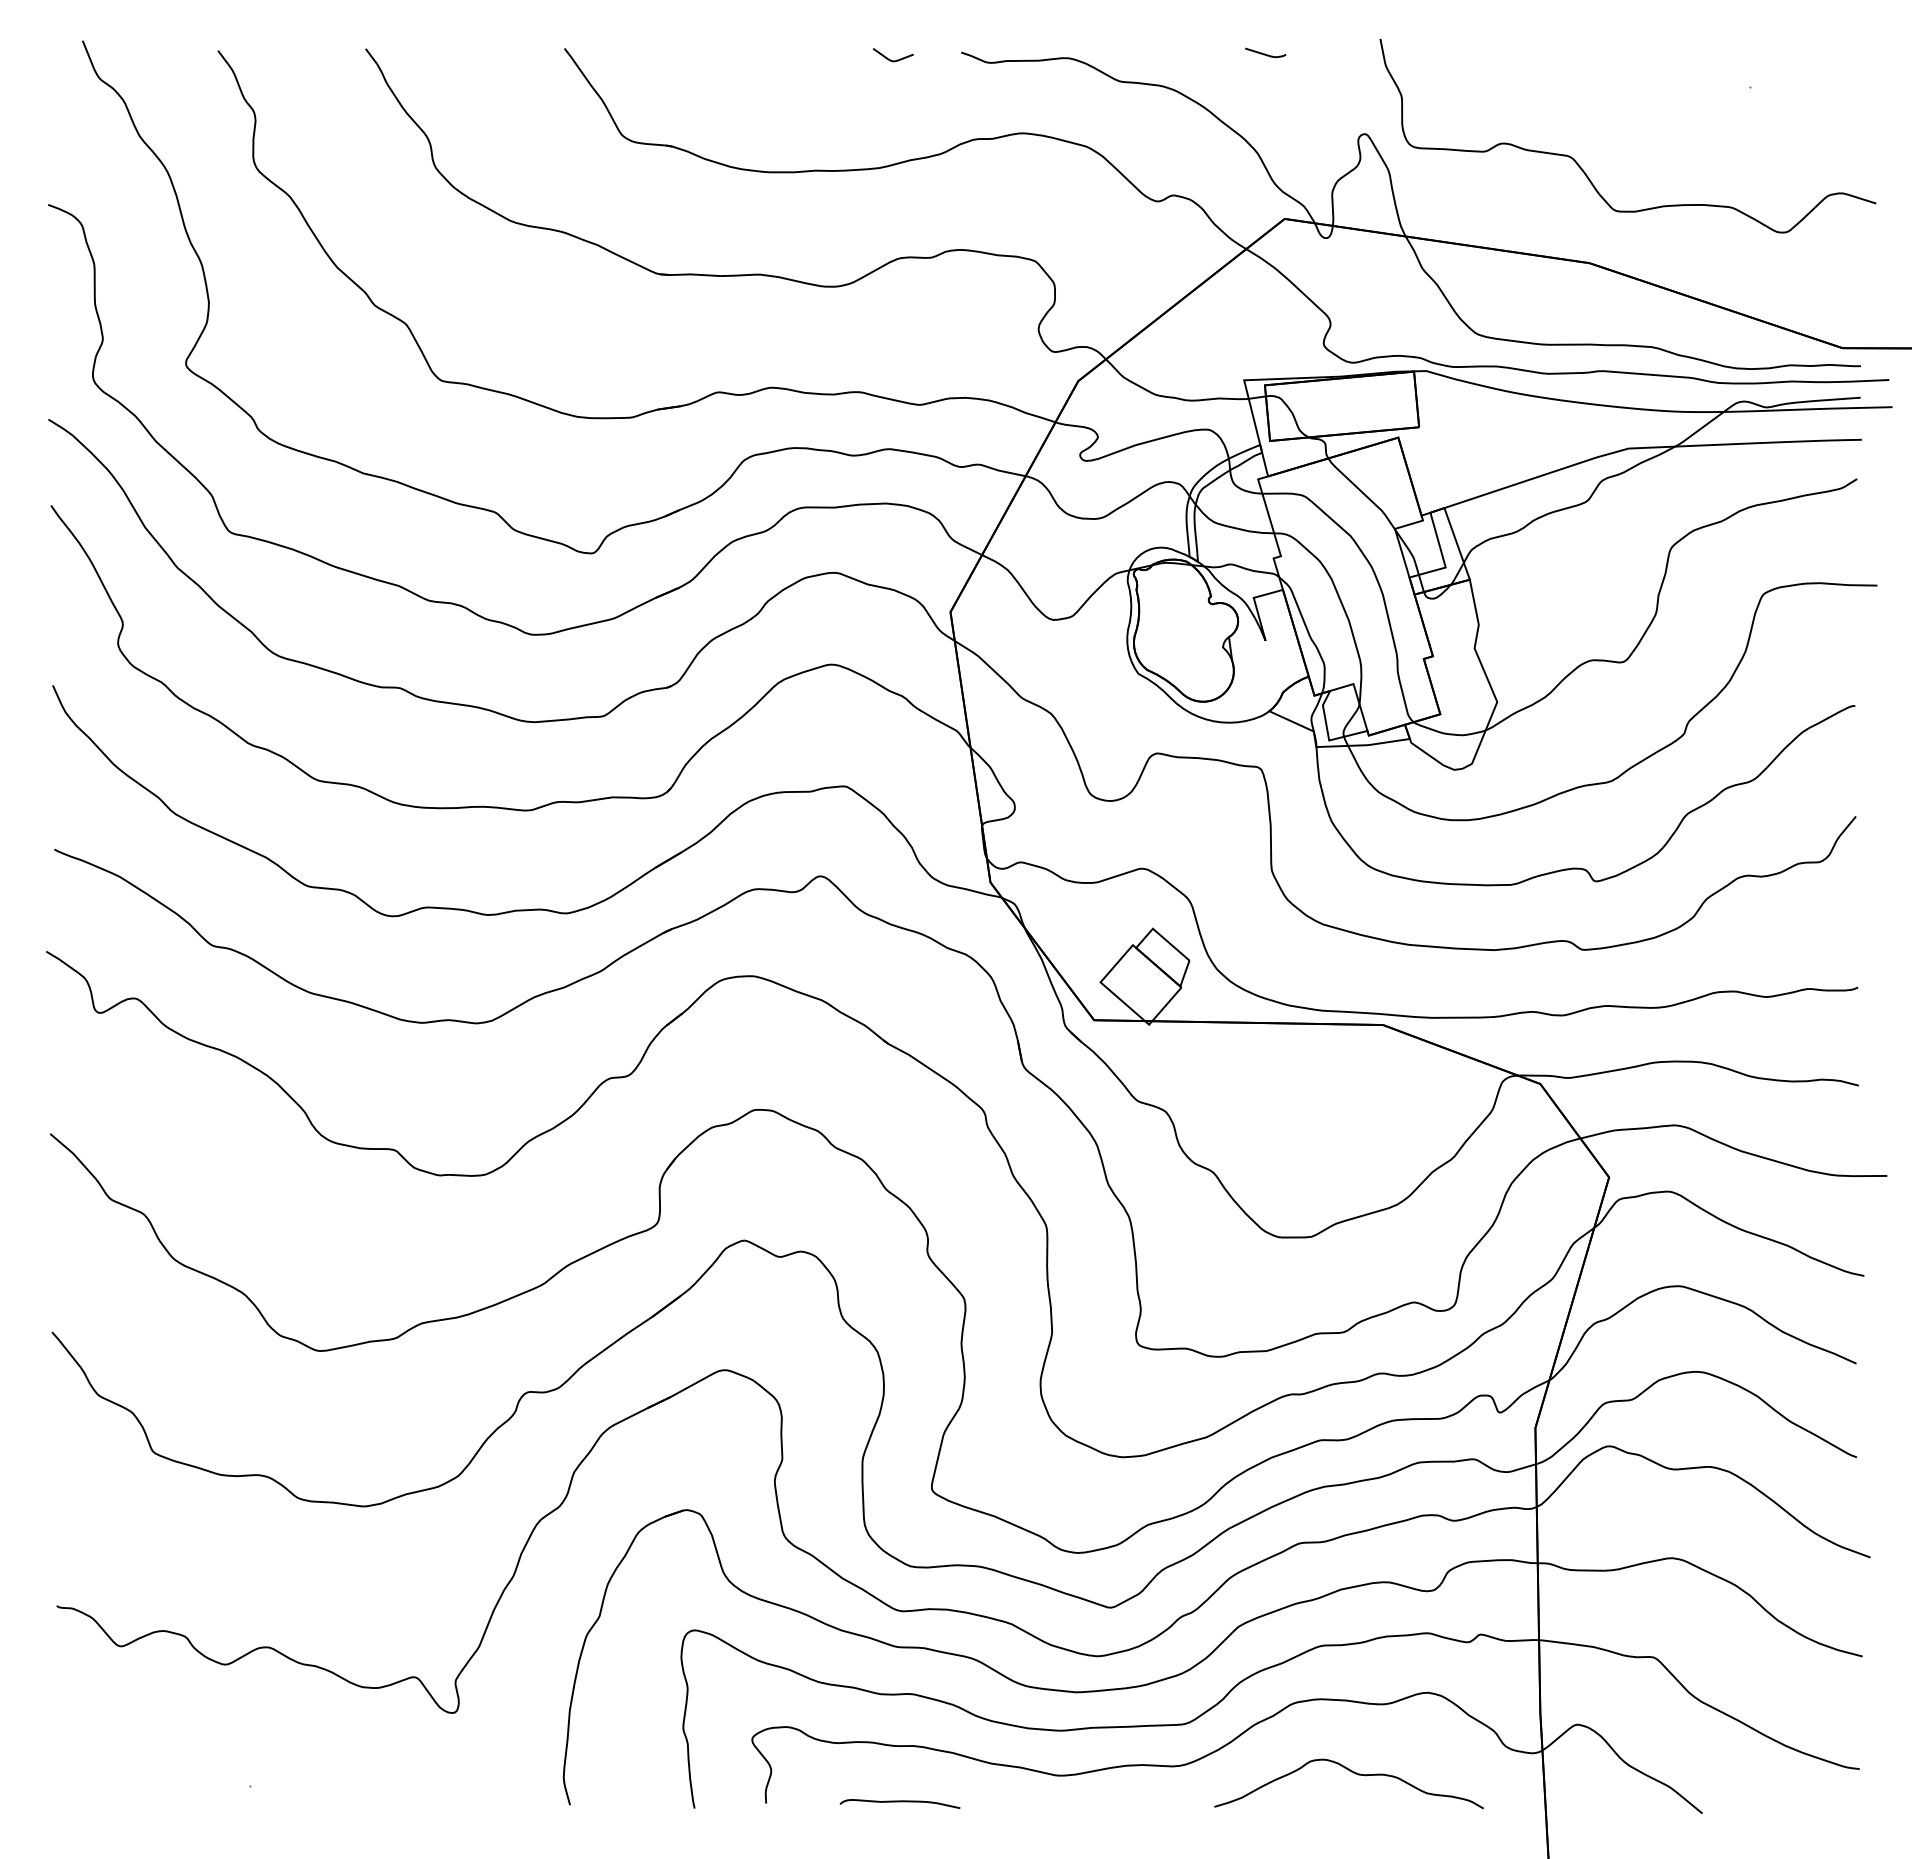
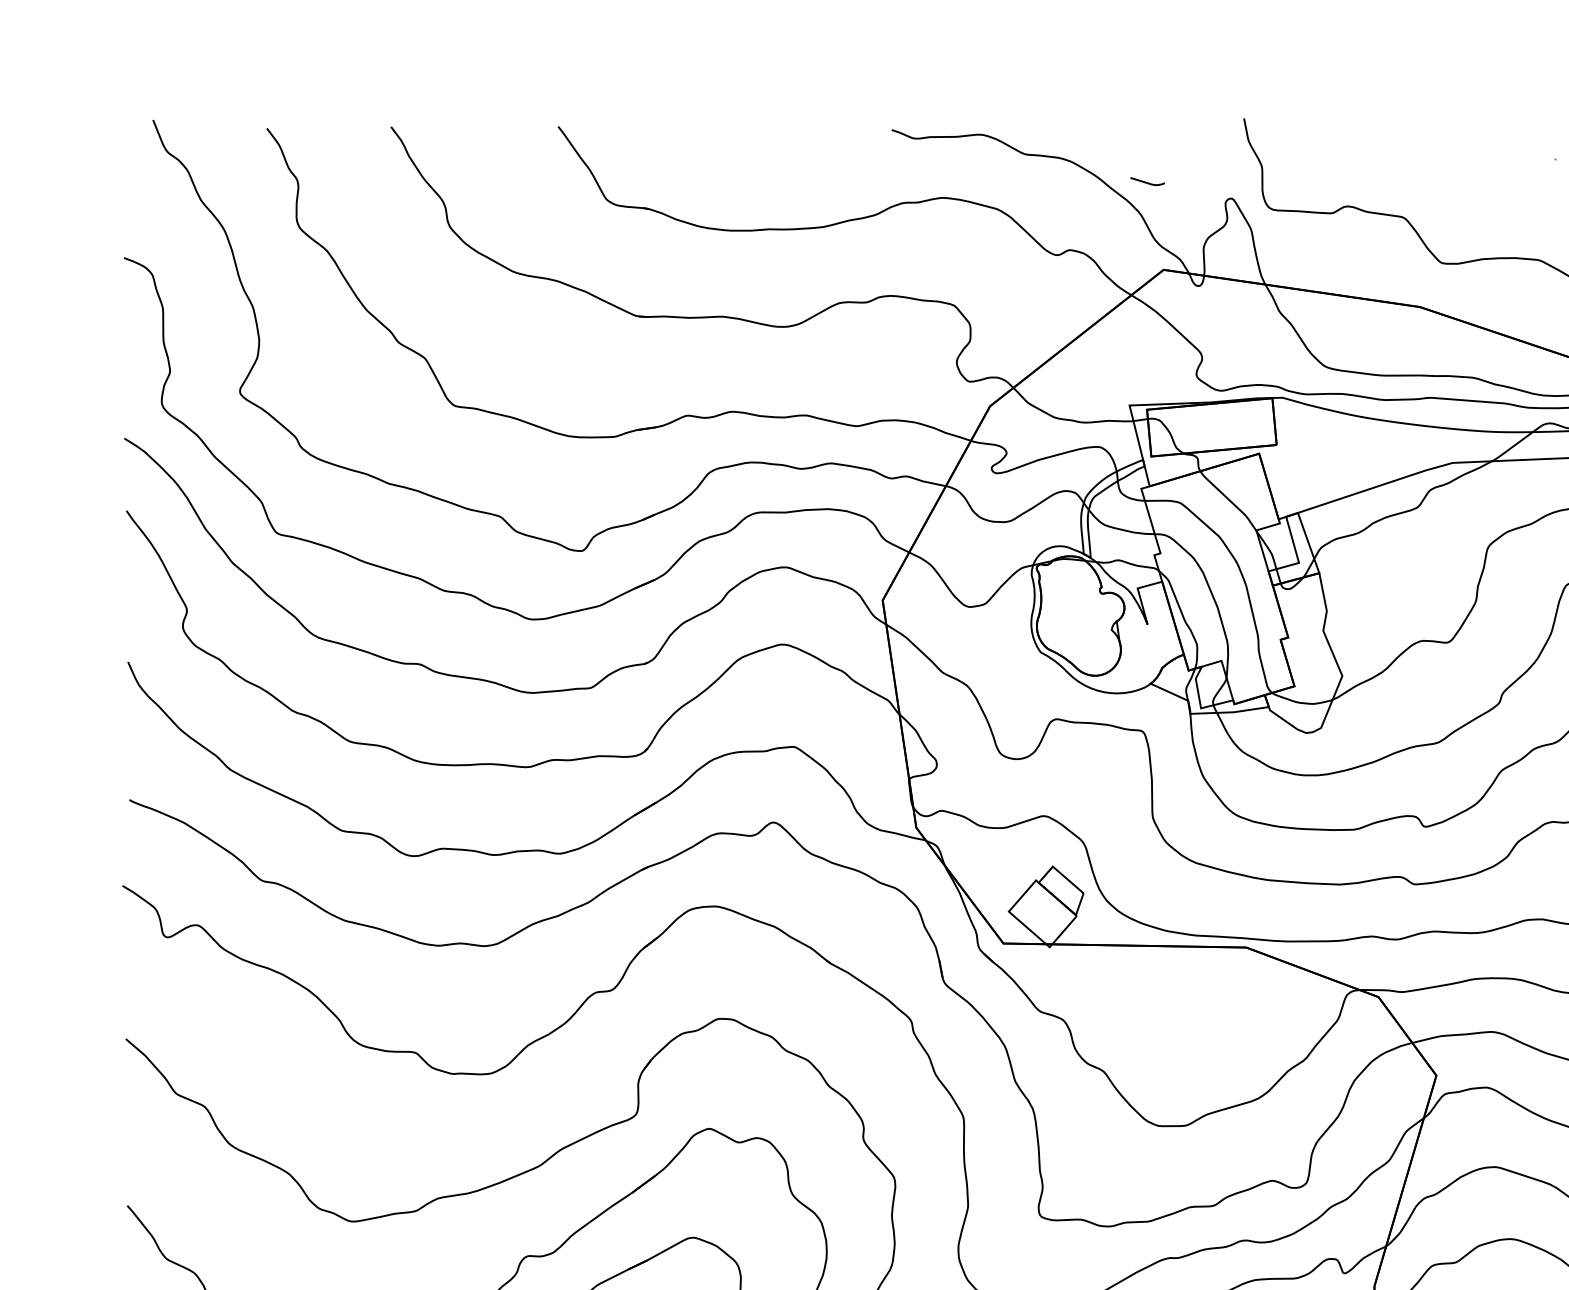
curve: (1265, 53) -> (1147, 182), moved
curve: (890, 59) -> (832, 135), removed

